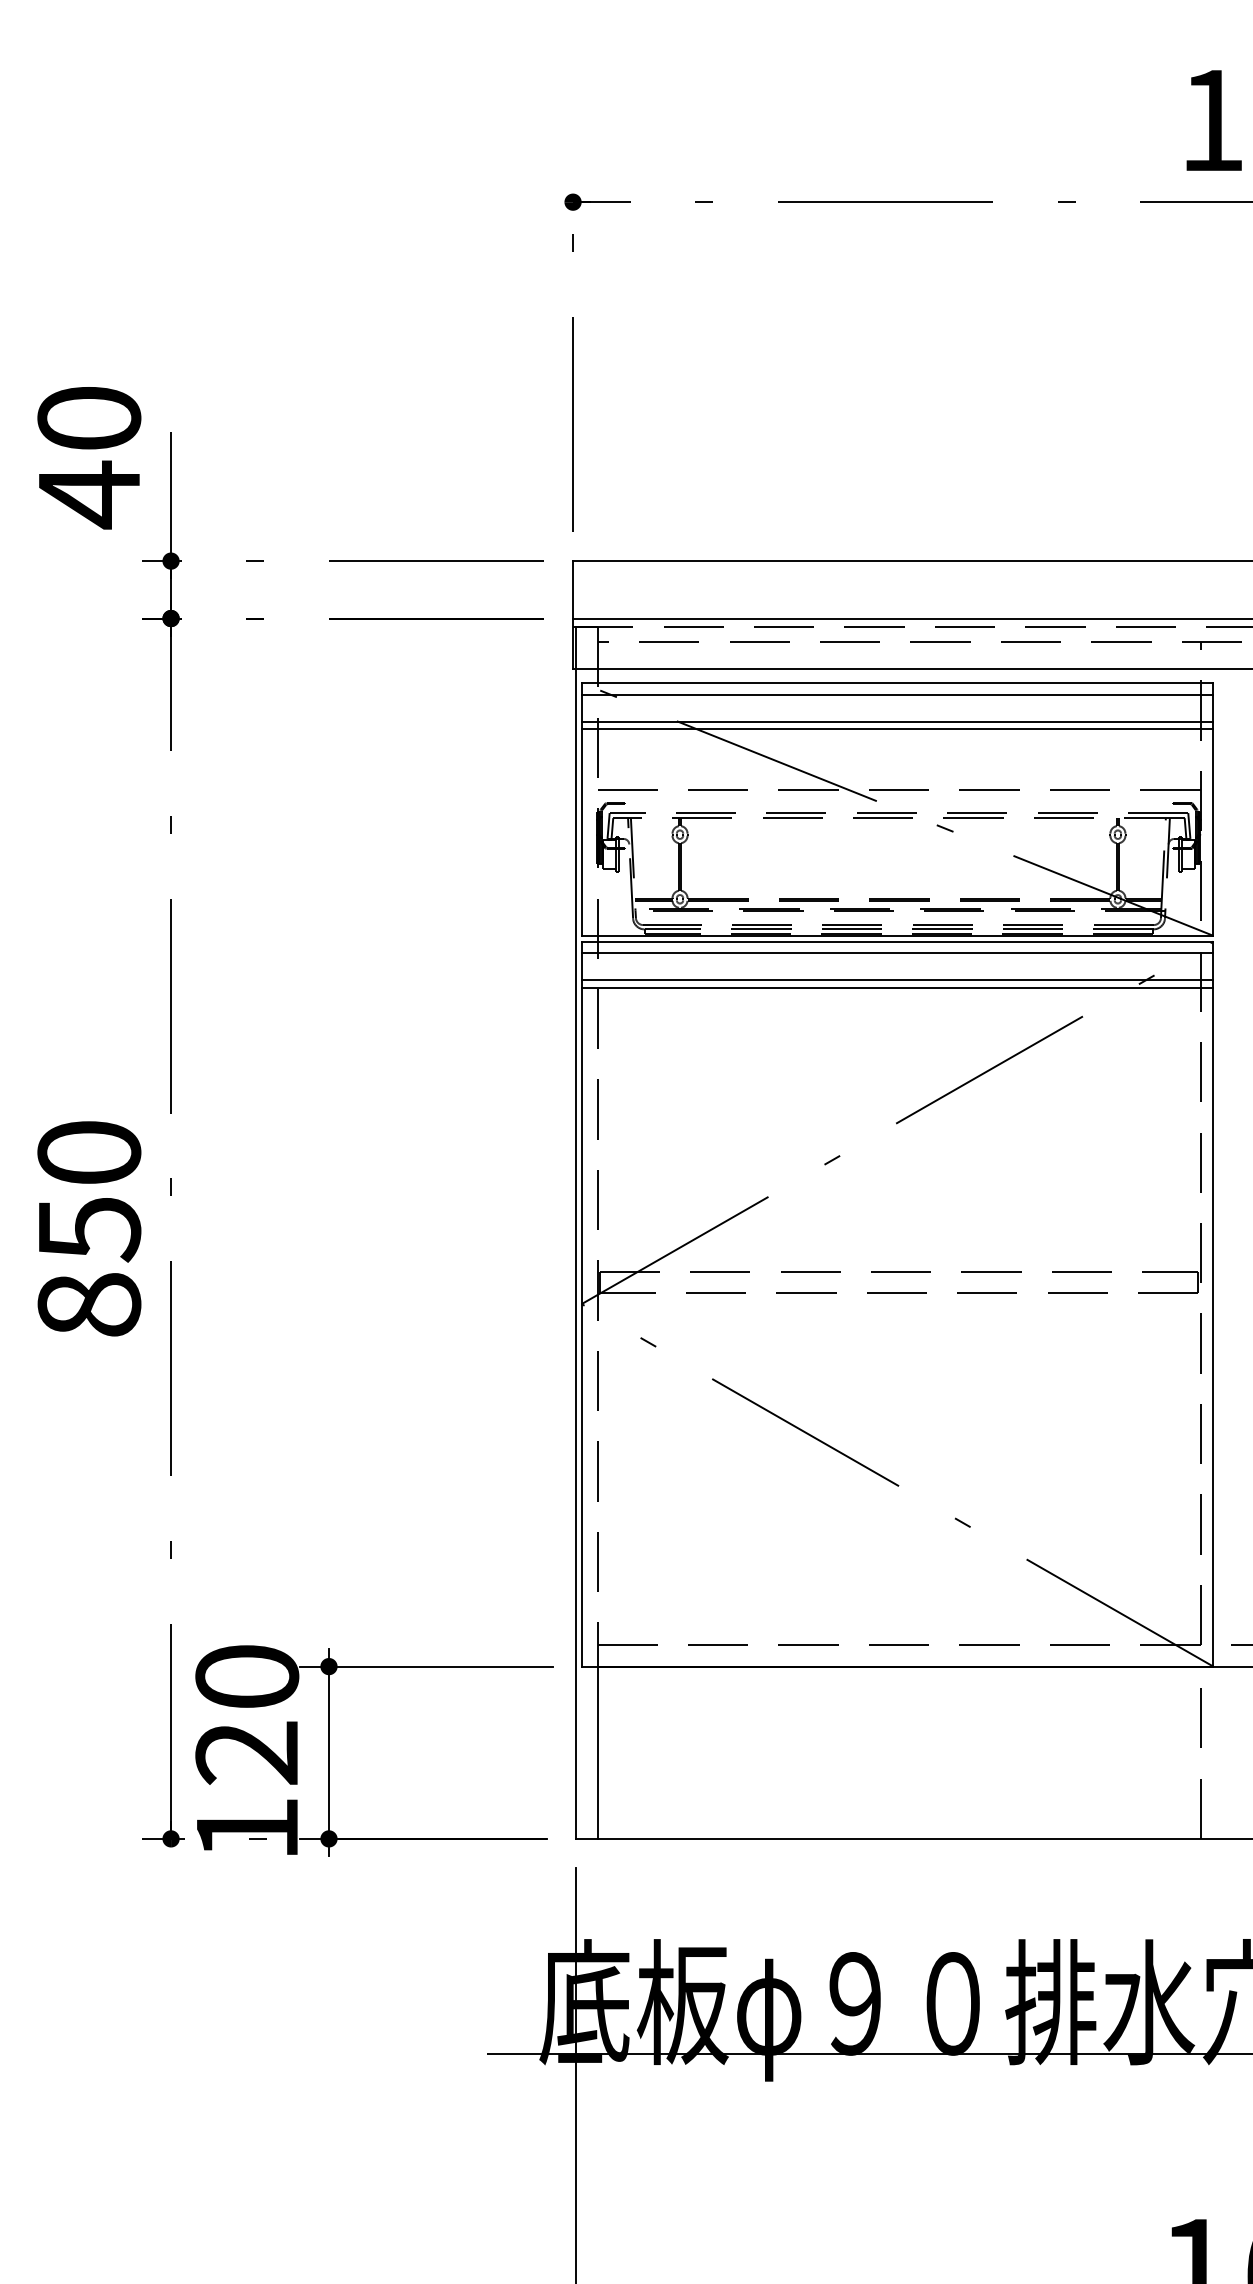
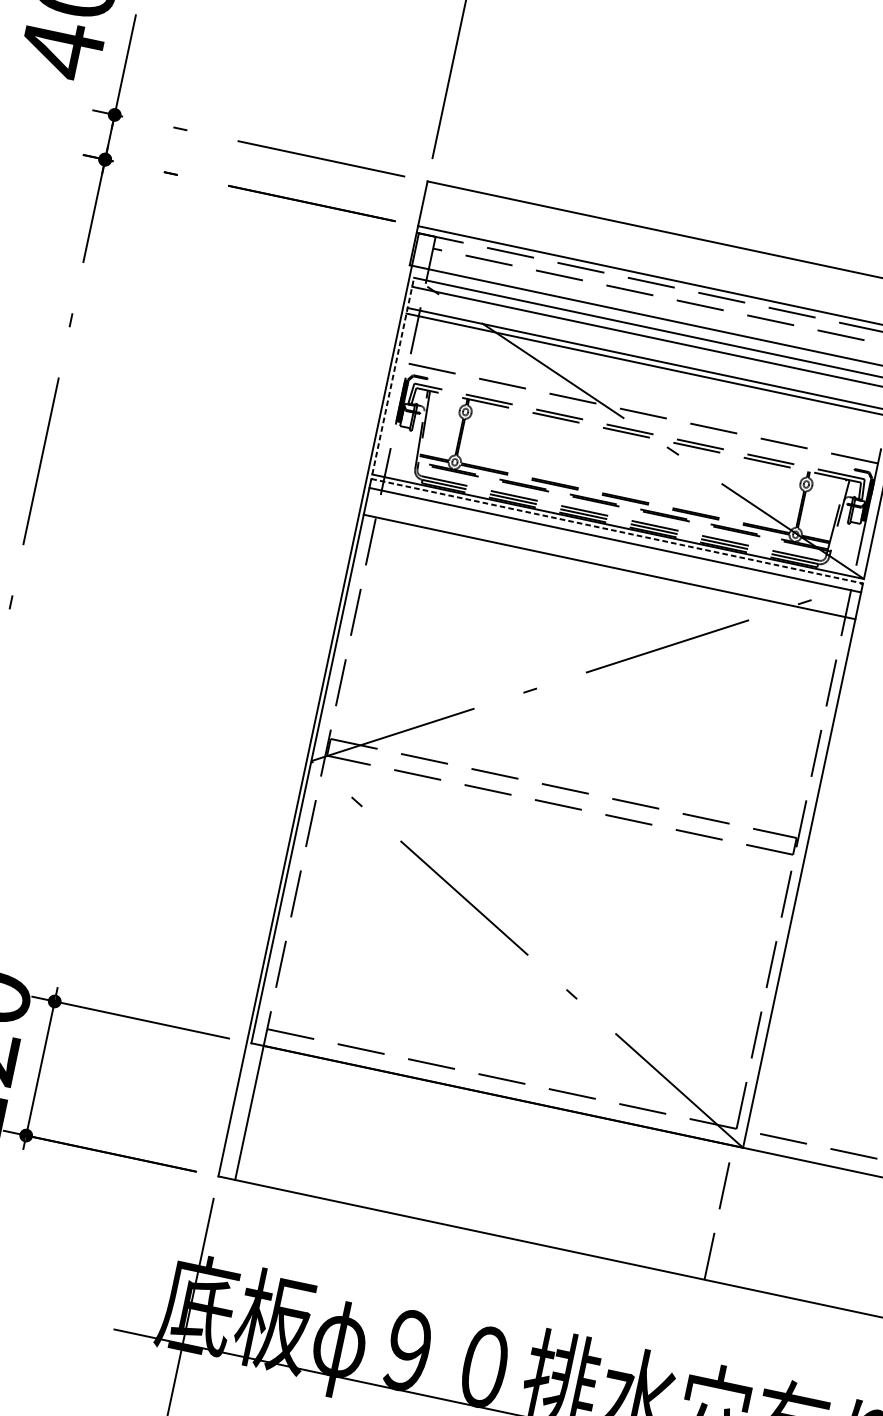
line: (581, 809) -> (393, 376), solid -> dashed
line: (897, 941) -> (617, 531), solid -> dashed
line: (897, 980) -> (610, 561), removed

